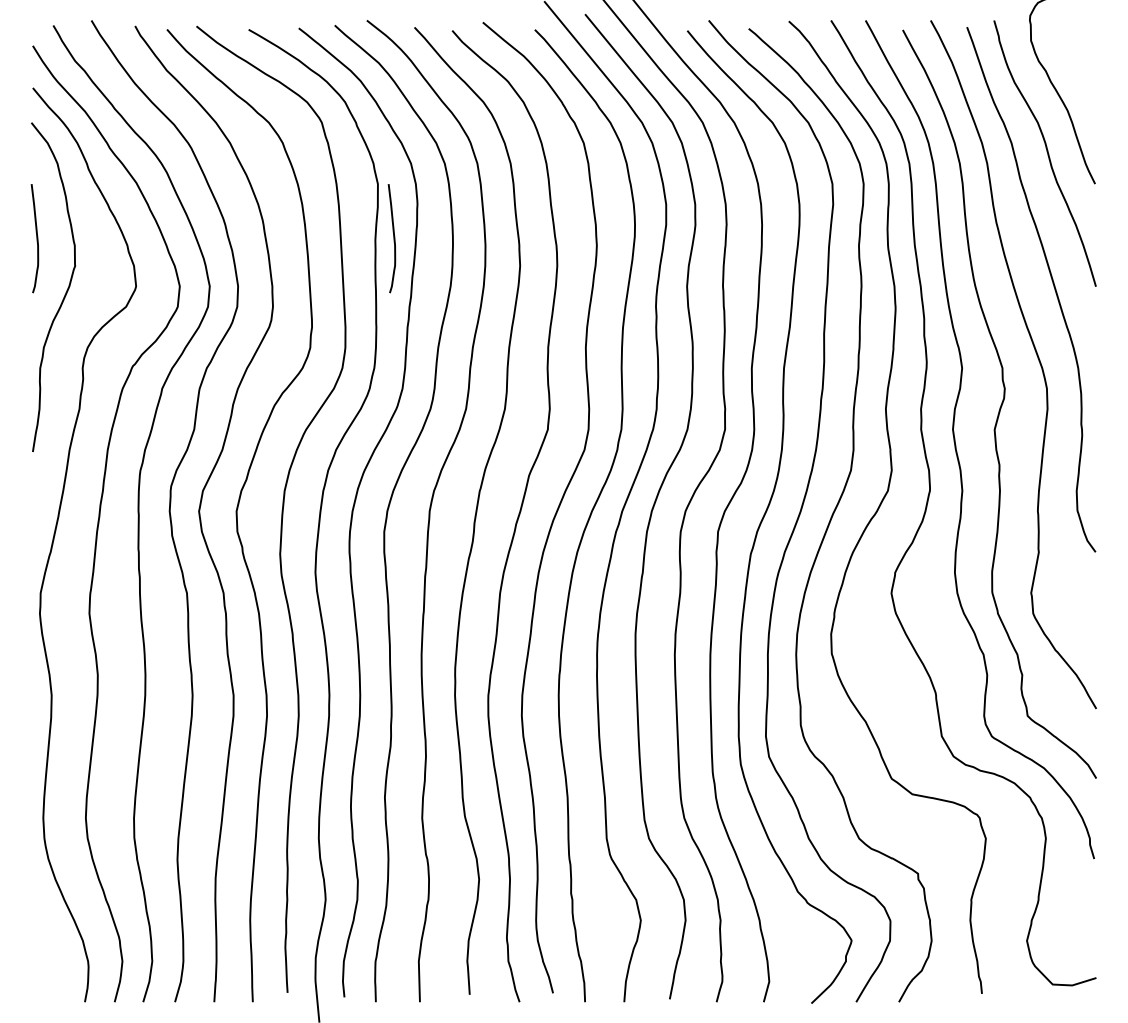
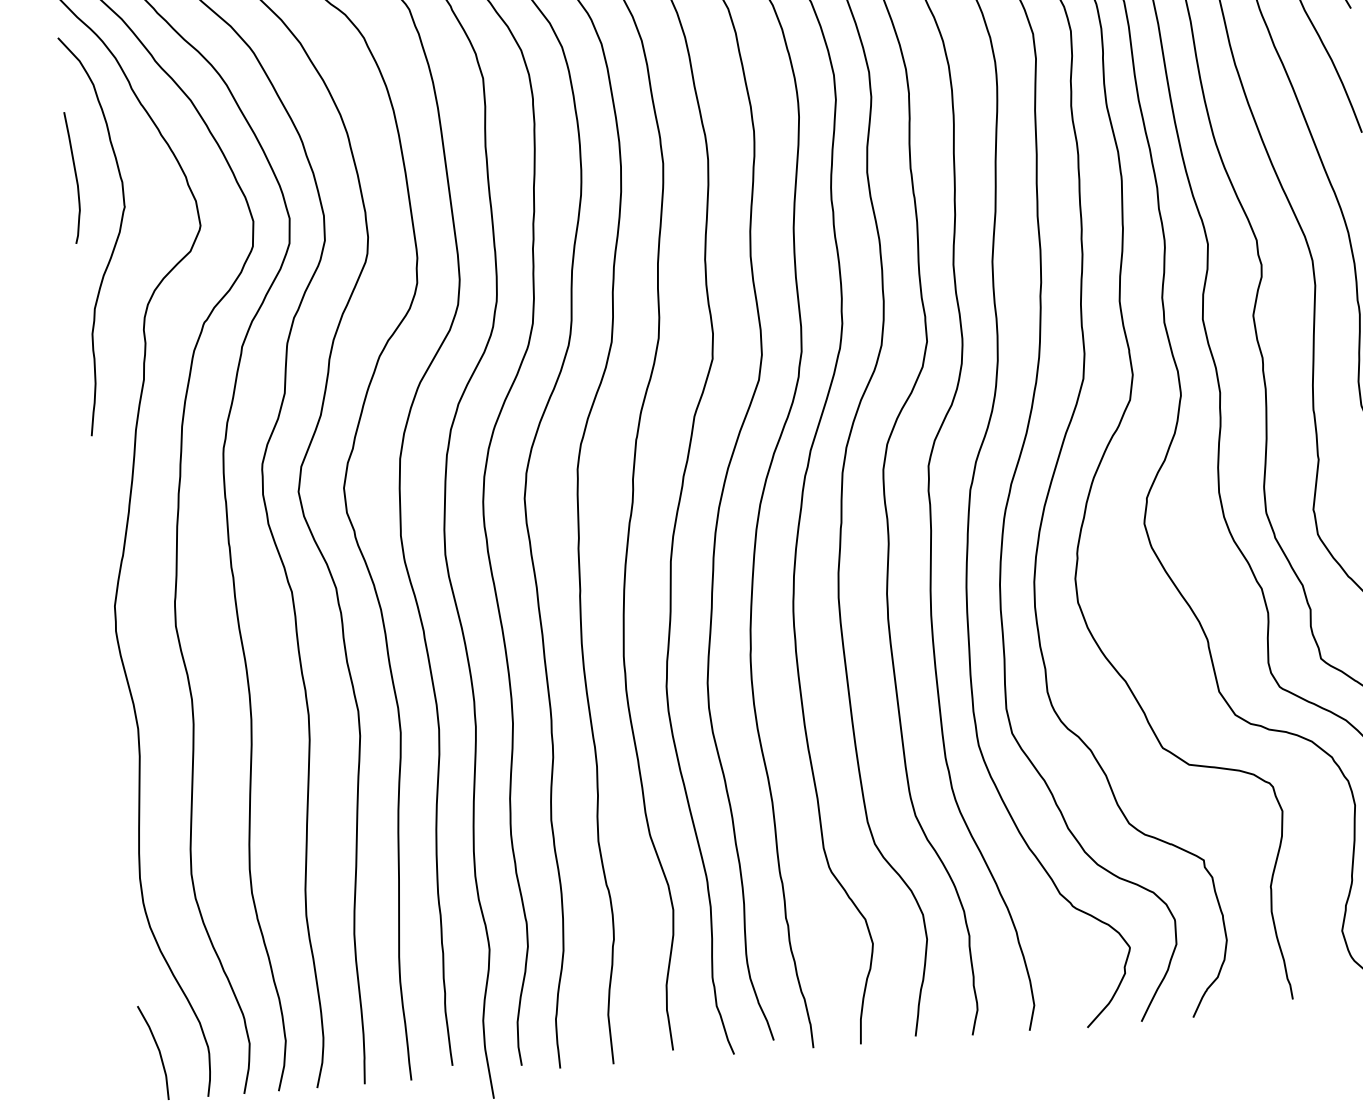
curve: (393, 238) -> (507, 142), removed
curve: (46, 960) -> (157, 1050), added

